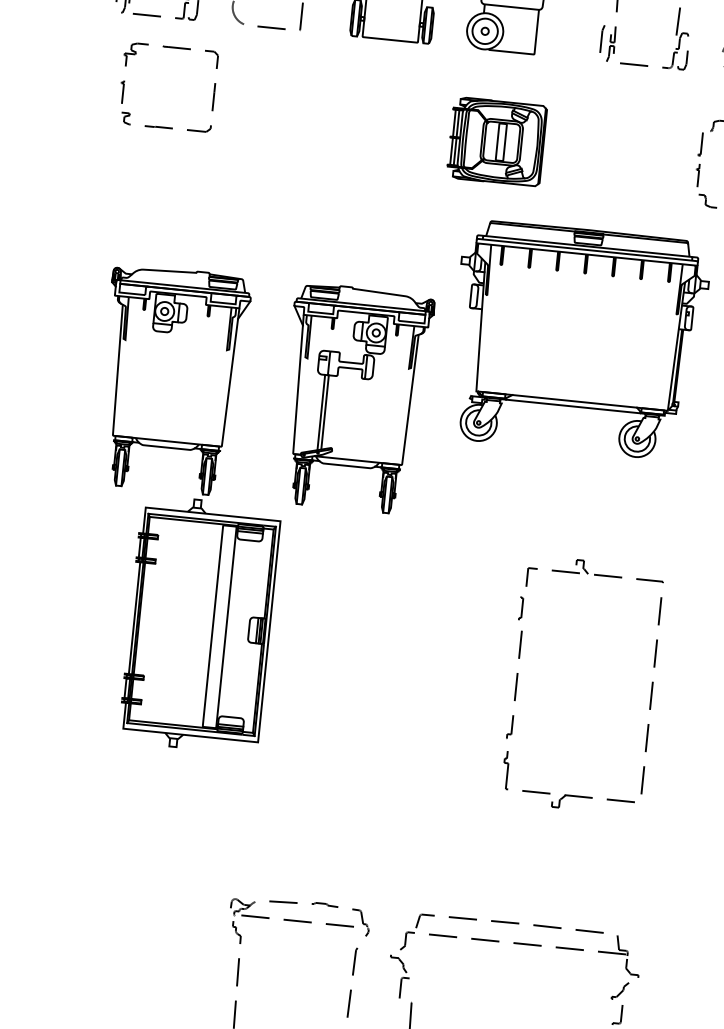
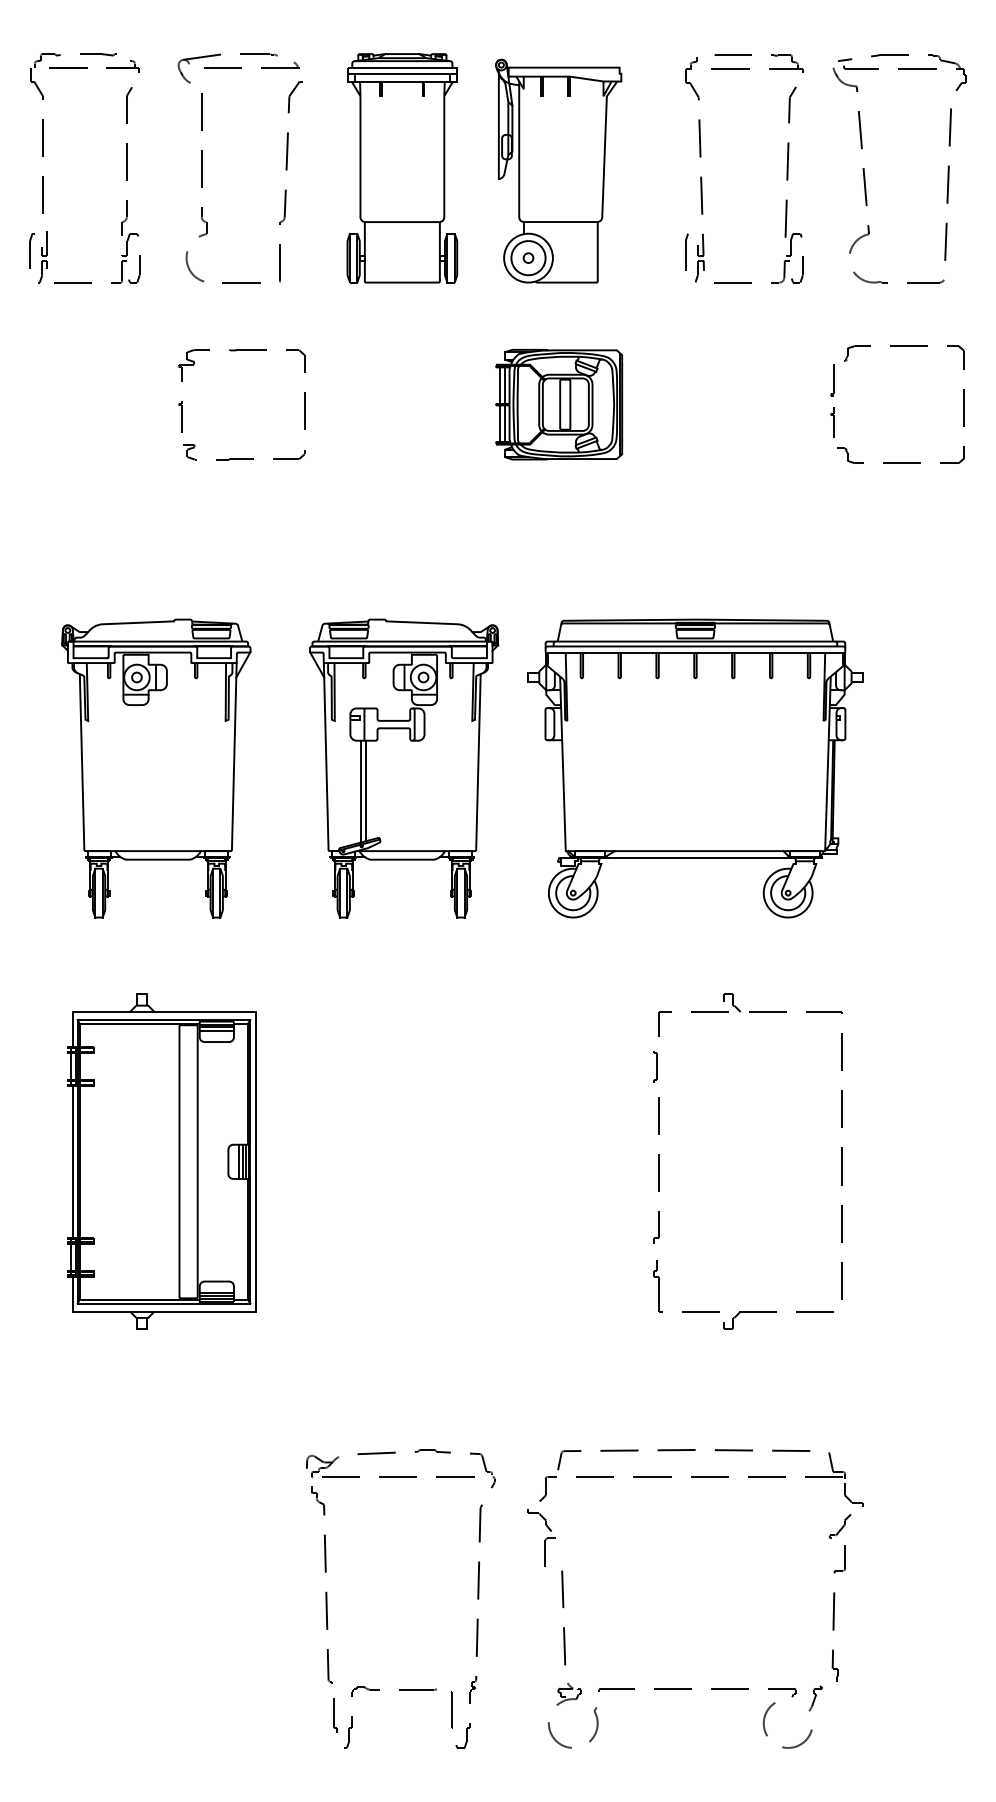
part: (168, 47) -> (236, 351), moved
part: (578, 340) -> (695, 768), moved
part: (199, 624) -> (161, 1161), moved
part: (517, 678) -> (659, 1161), moved

